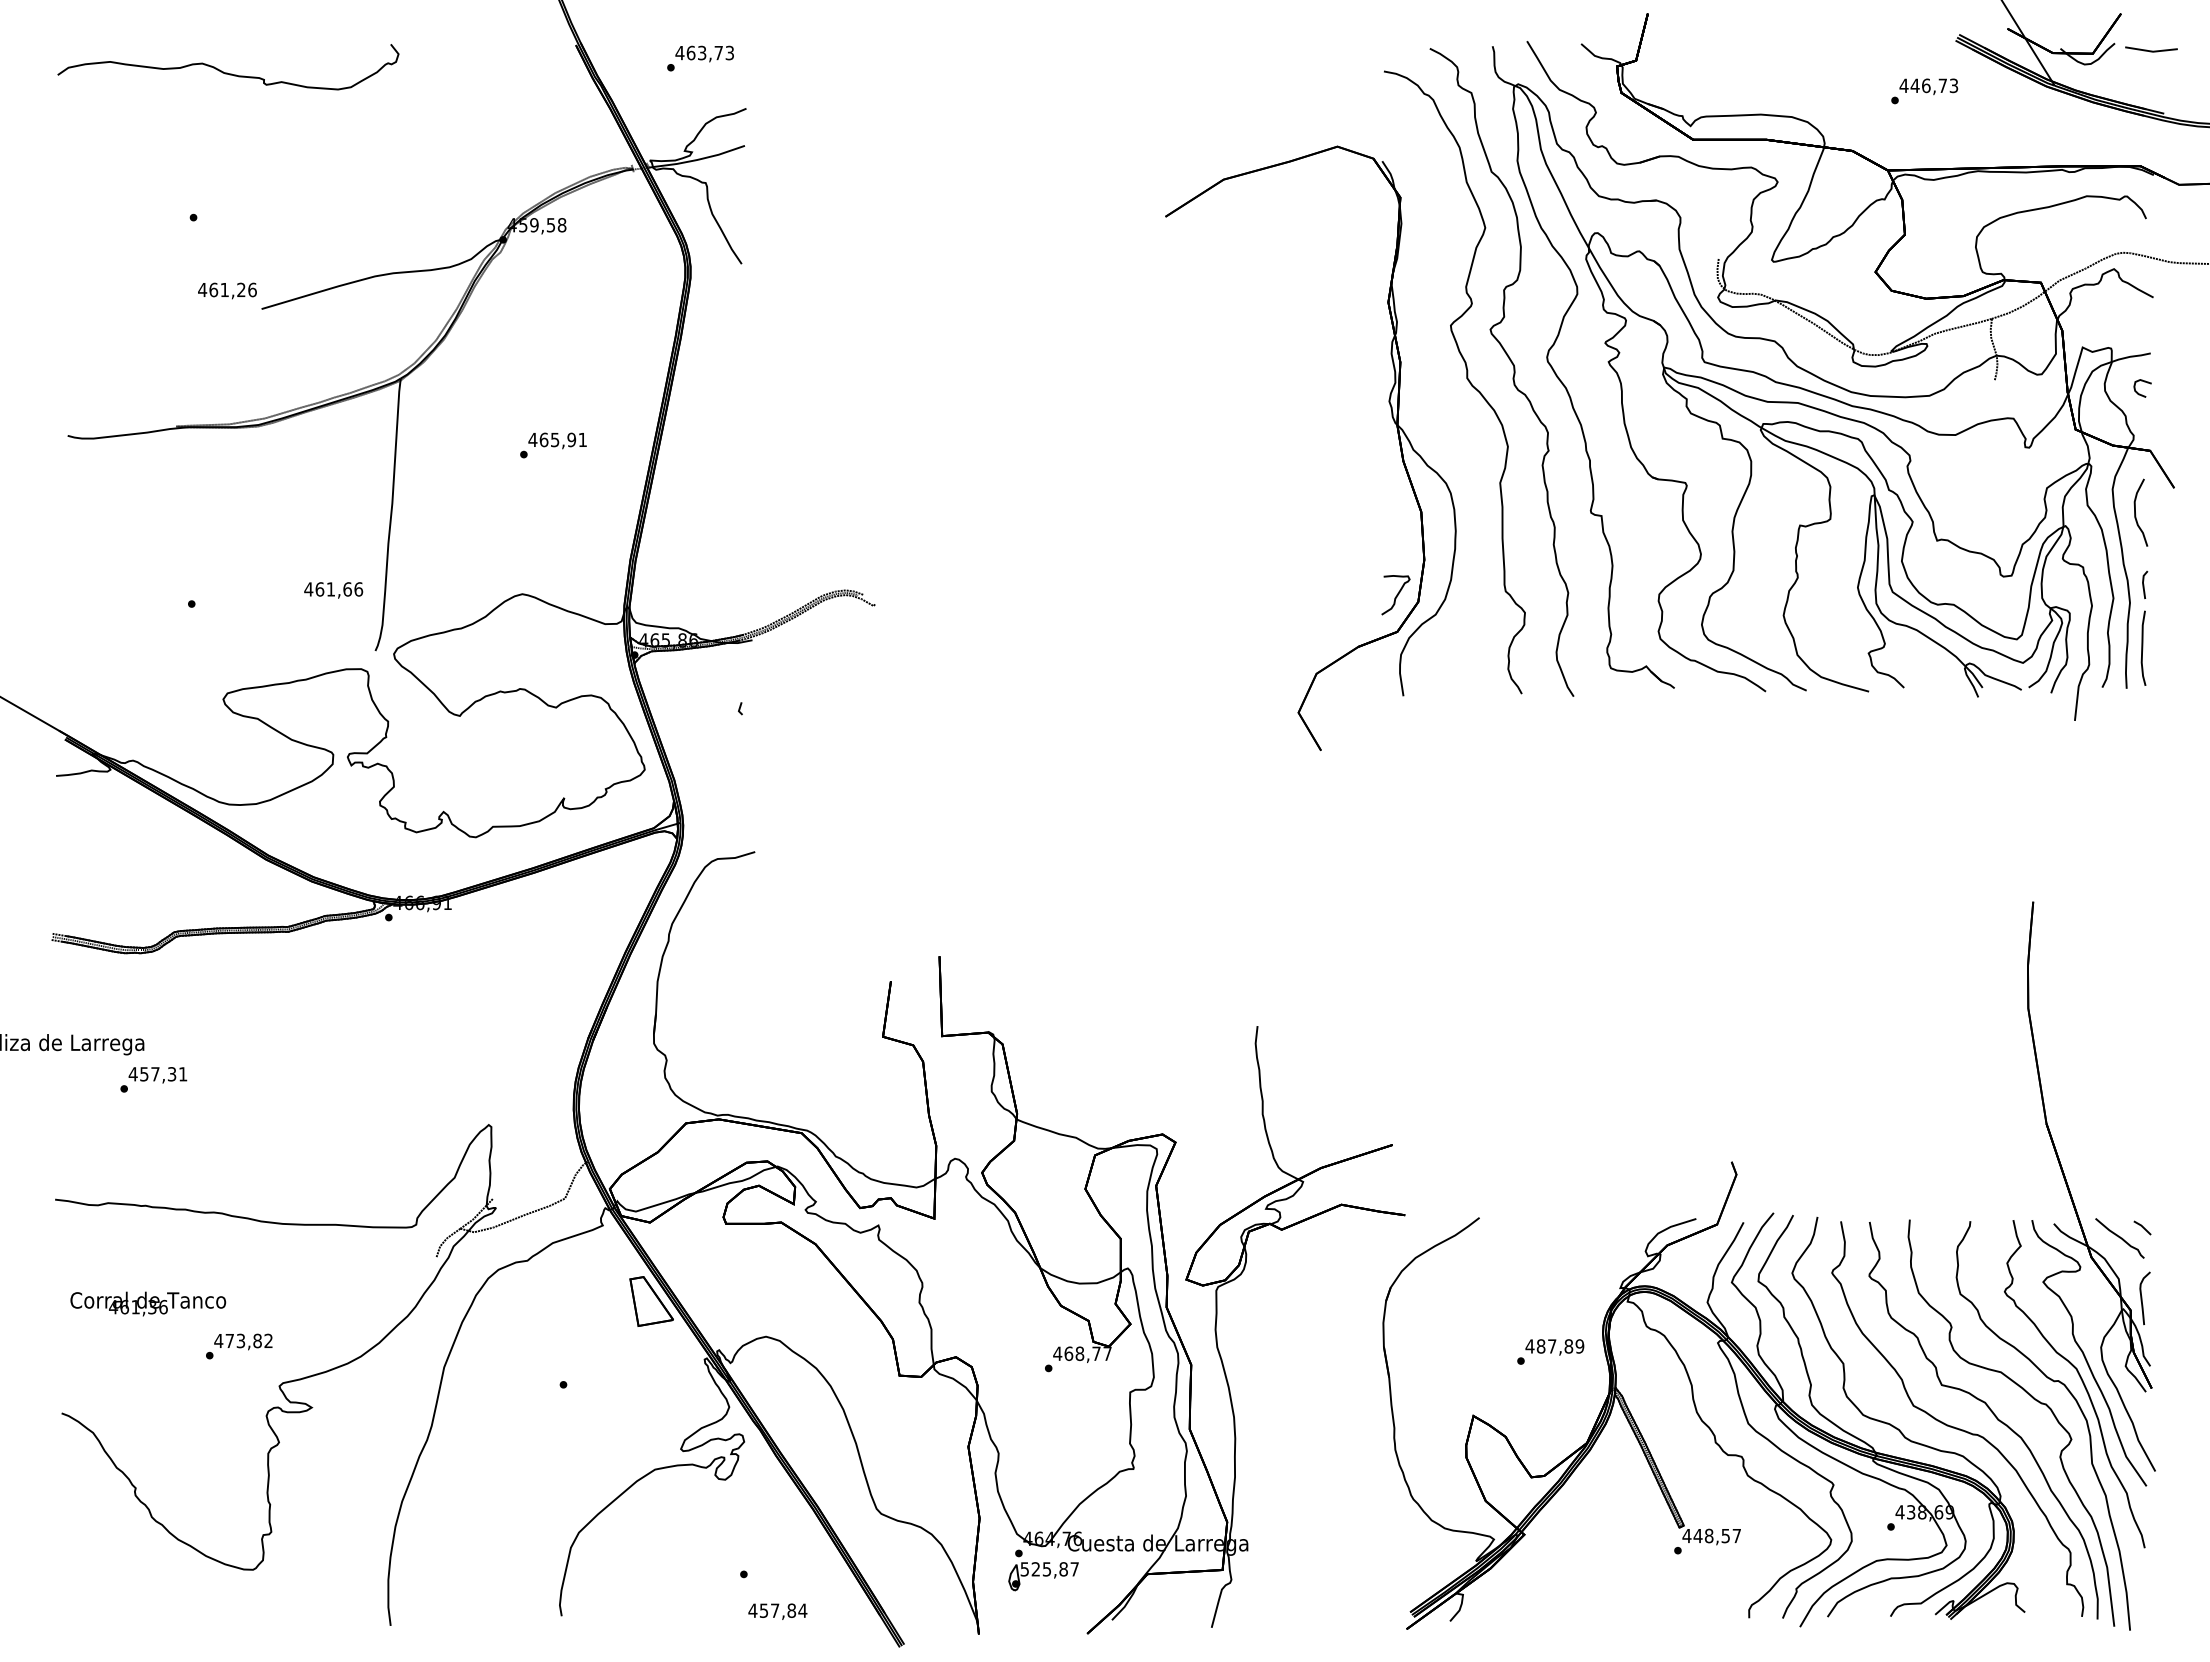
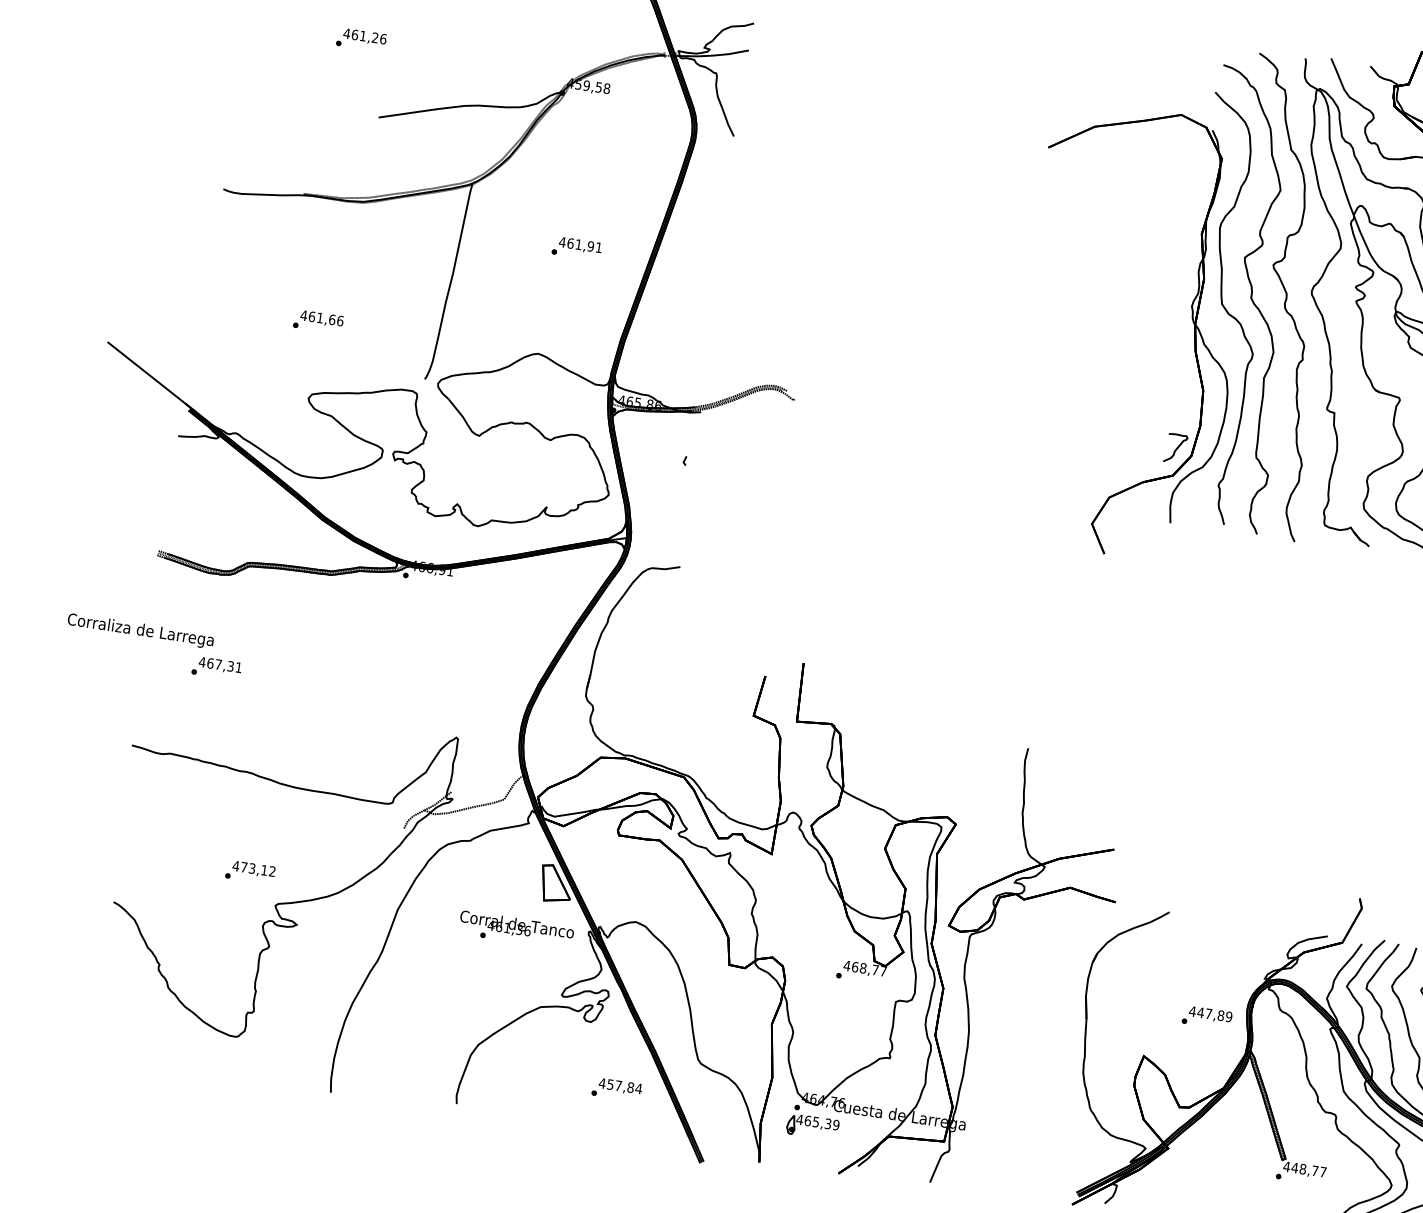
text: (227, 290) -> (365, 36), moved
part: (1429, 398) -> (1221, 308), added
text: (555, 440) -> (578, 245), 465,91 -> 461,91
text: (333, 590) -> (321, 319), moved
text: (144, 1074) -> (210, 663), 457,31 -> 467,31
text: (148, 1303) -> (517, 926), moved
text: (257, 1340) -> (264, 870), 473,82 -> 473,12
text: (1540, 1346) -> (1200, 1012), 487,89 -> 447,89
text: (1725, 1536) -> (1314, 1171), 448,57 -> 448,77
text: (1049, 1569) -> (817, 1122), 525,87 -> 465,39
text: (777, 1611) -> (620, 1086), moved

